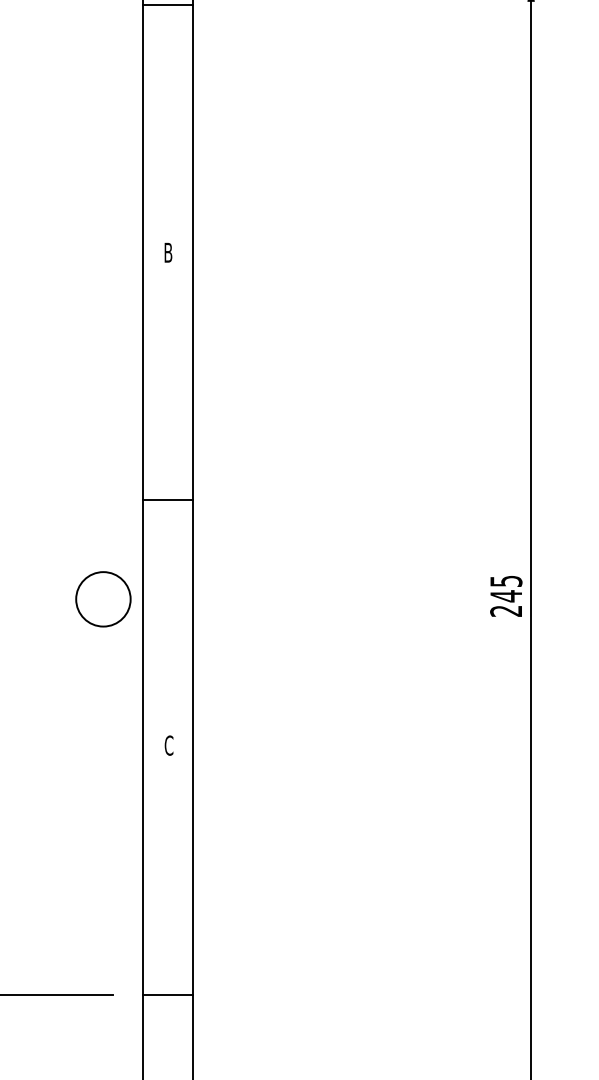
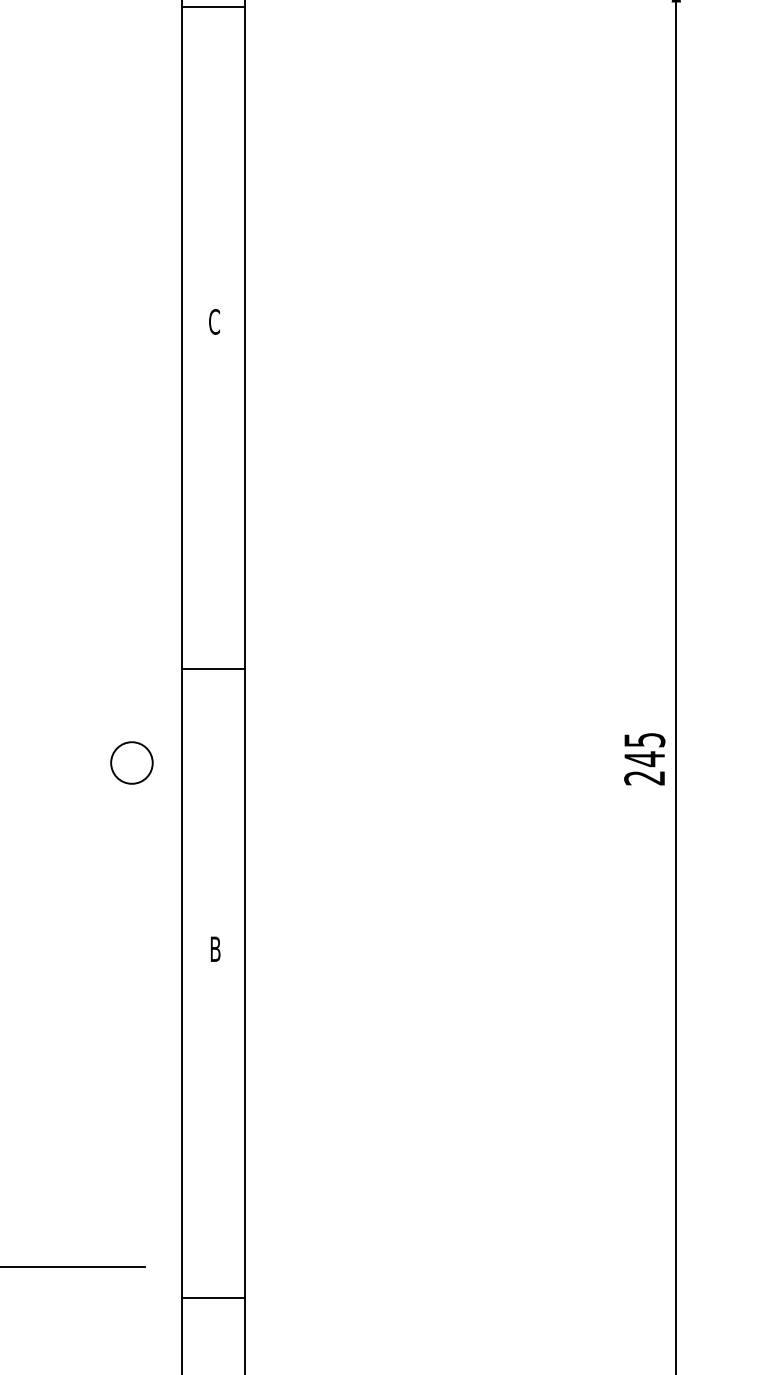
text: (168, 252) -> (214, 321), B -> C
line: (167, 499) -> (213, 668), moved
circle: (103, 598) -> (131, 762), size x0.6
text: (169, 745) -> (215, 949), C -> B
line: (167, 995) -> (213, 1298), moved

